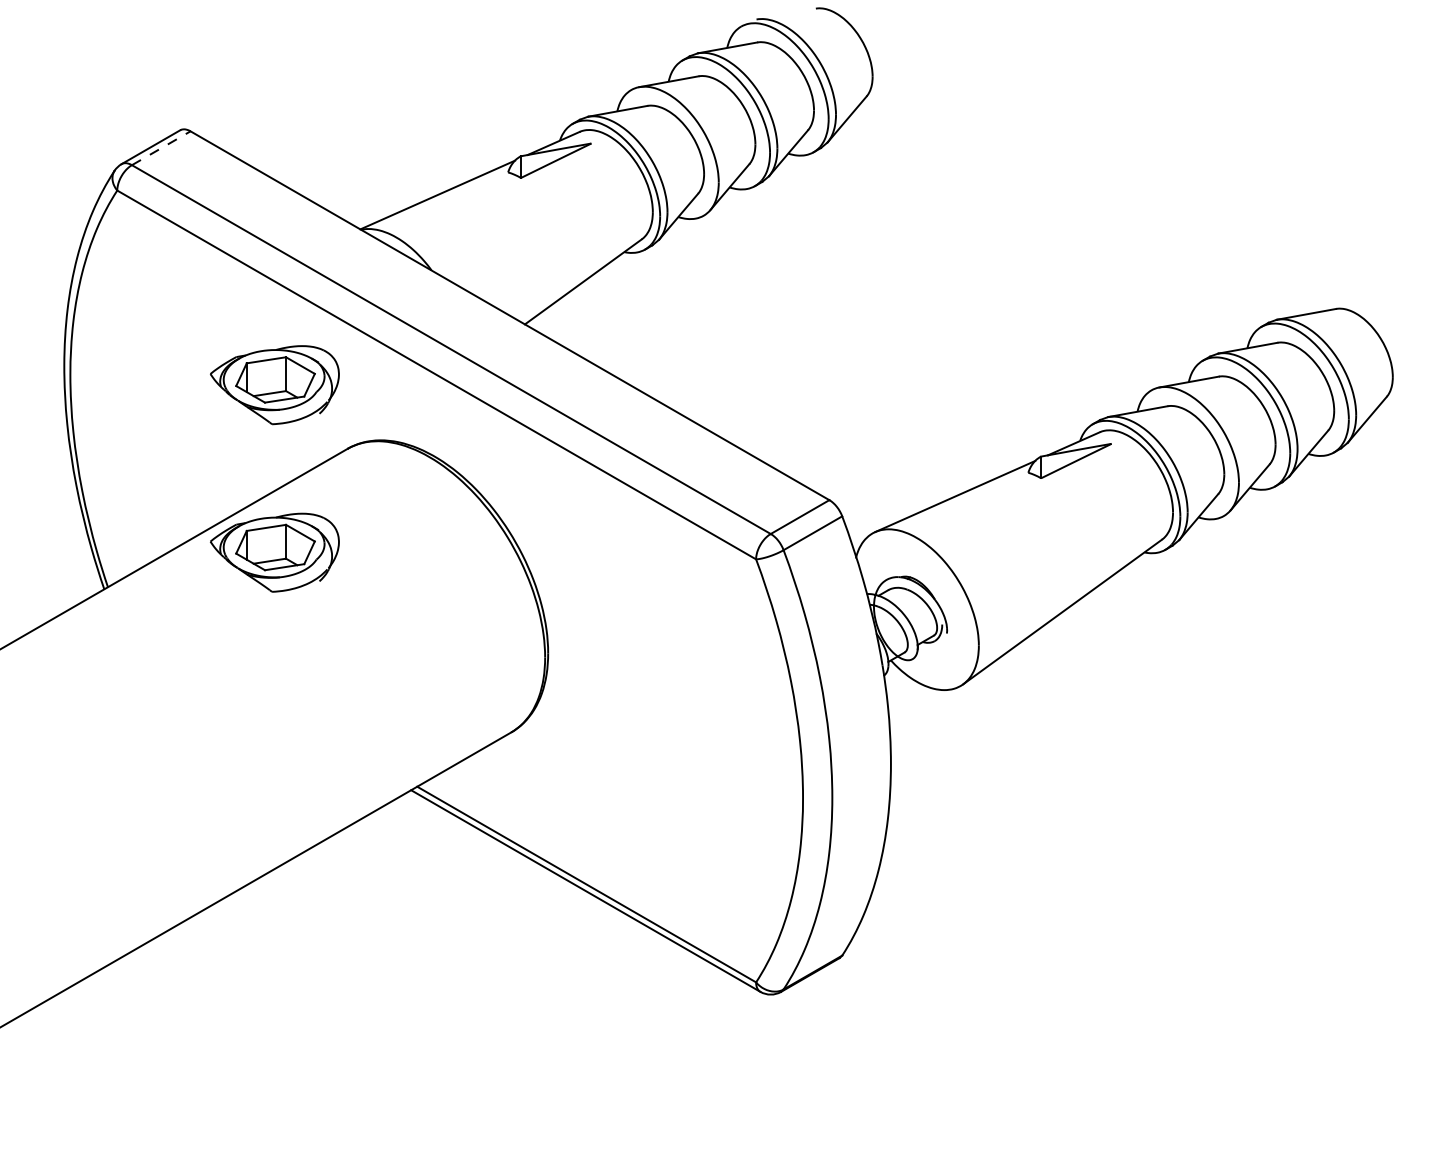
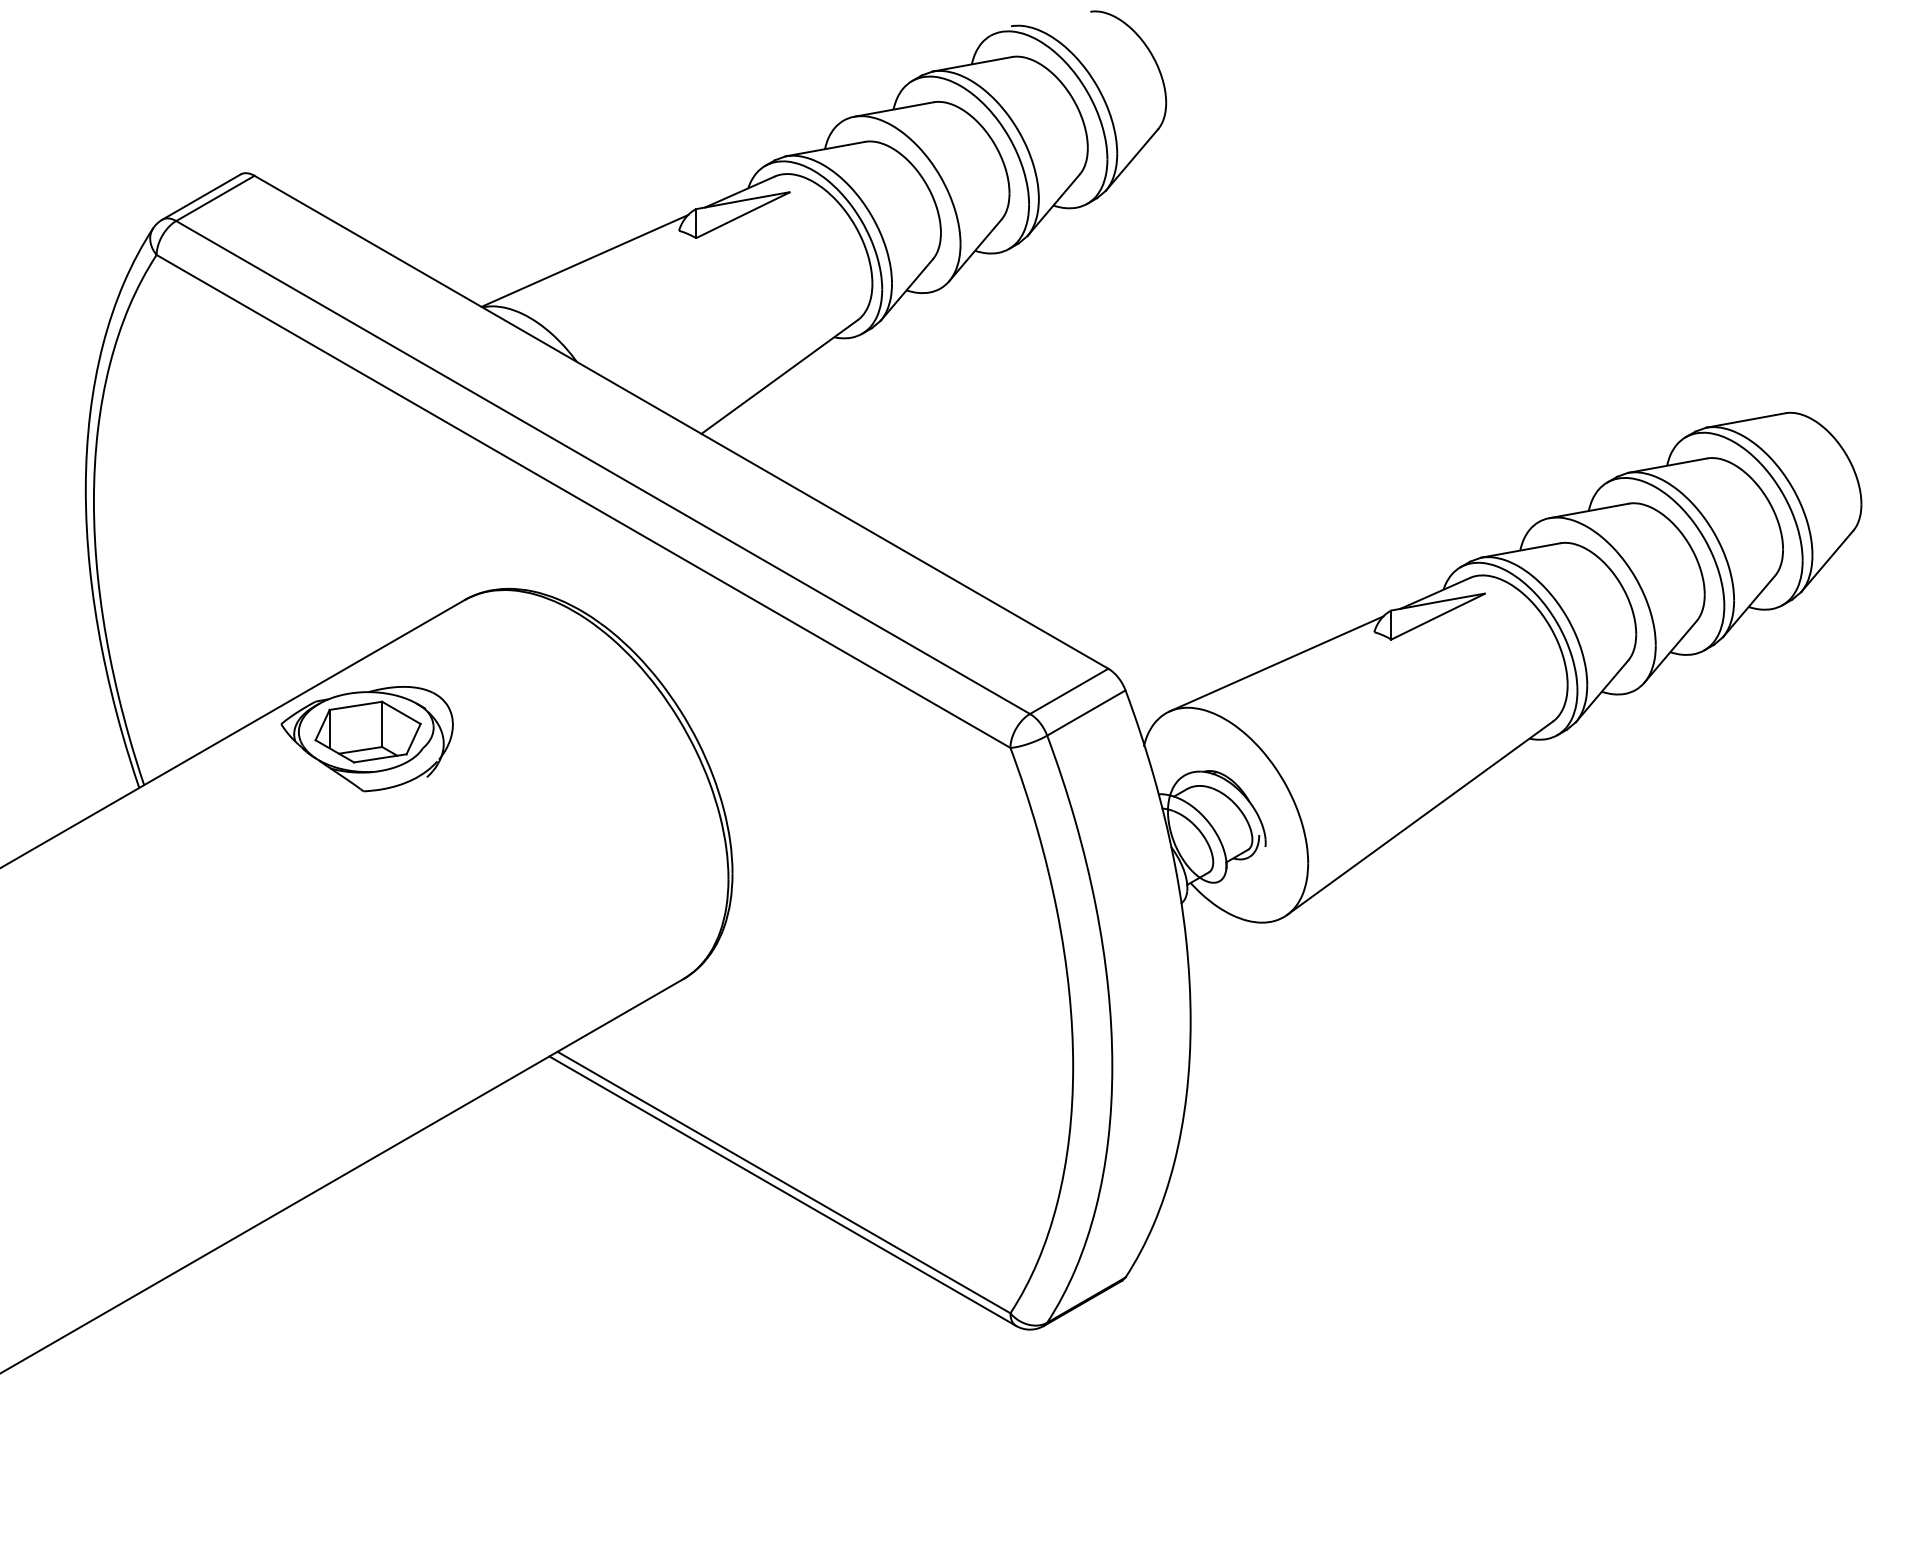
line: (161, 148) -> (215, 198), dashed -> solid
part: (274, 385) -> (366, 515), removed

